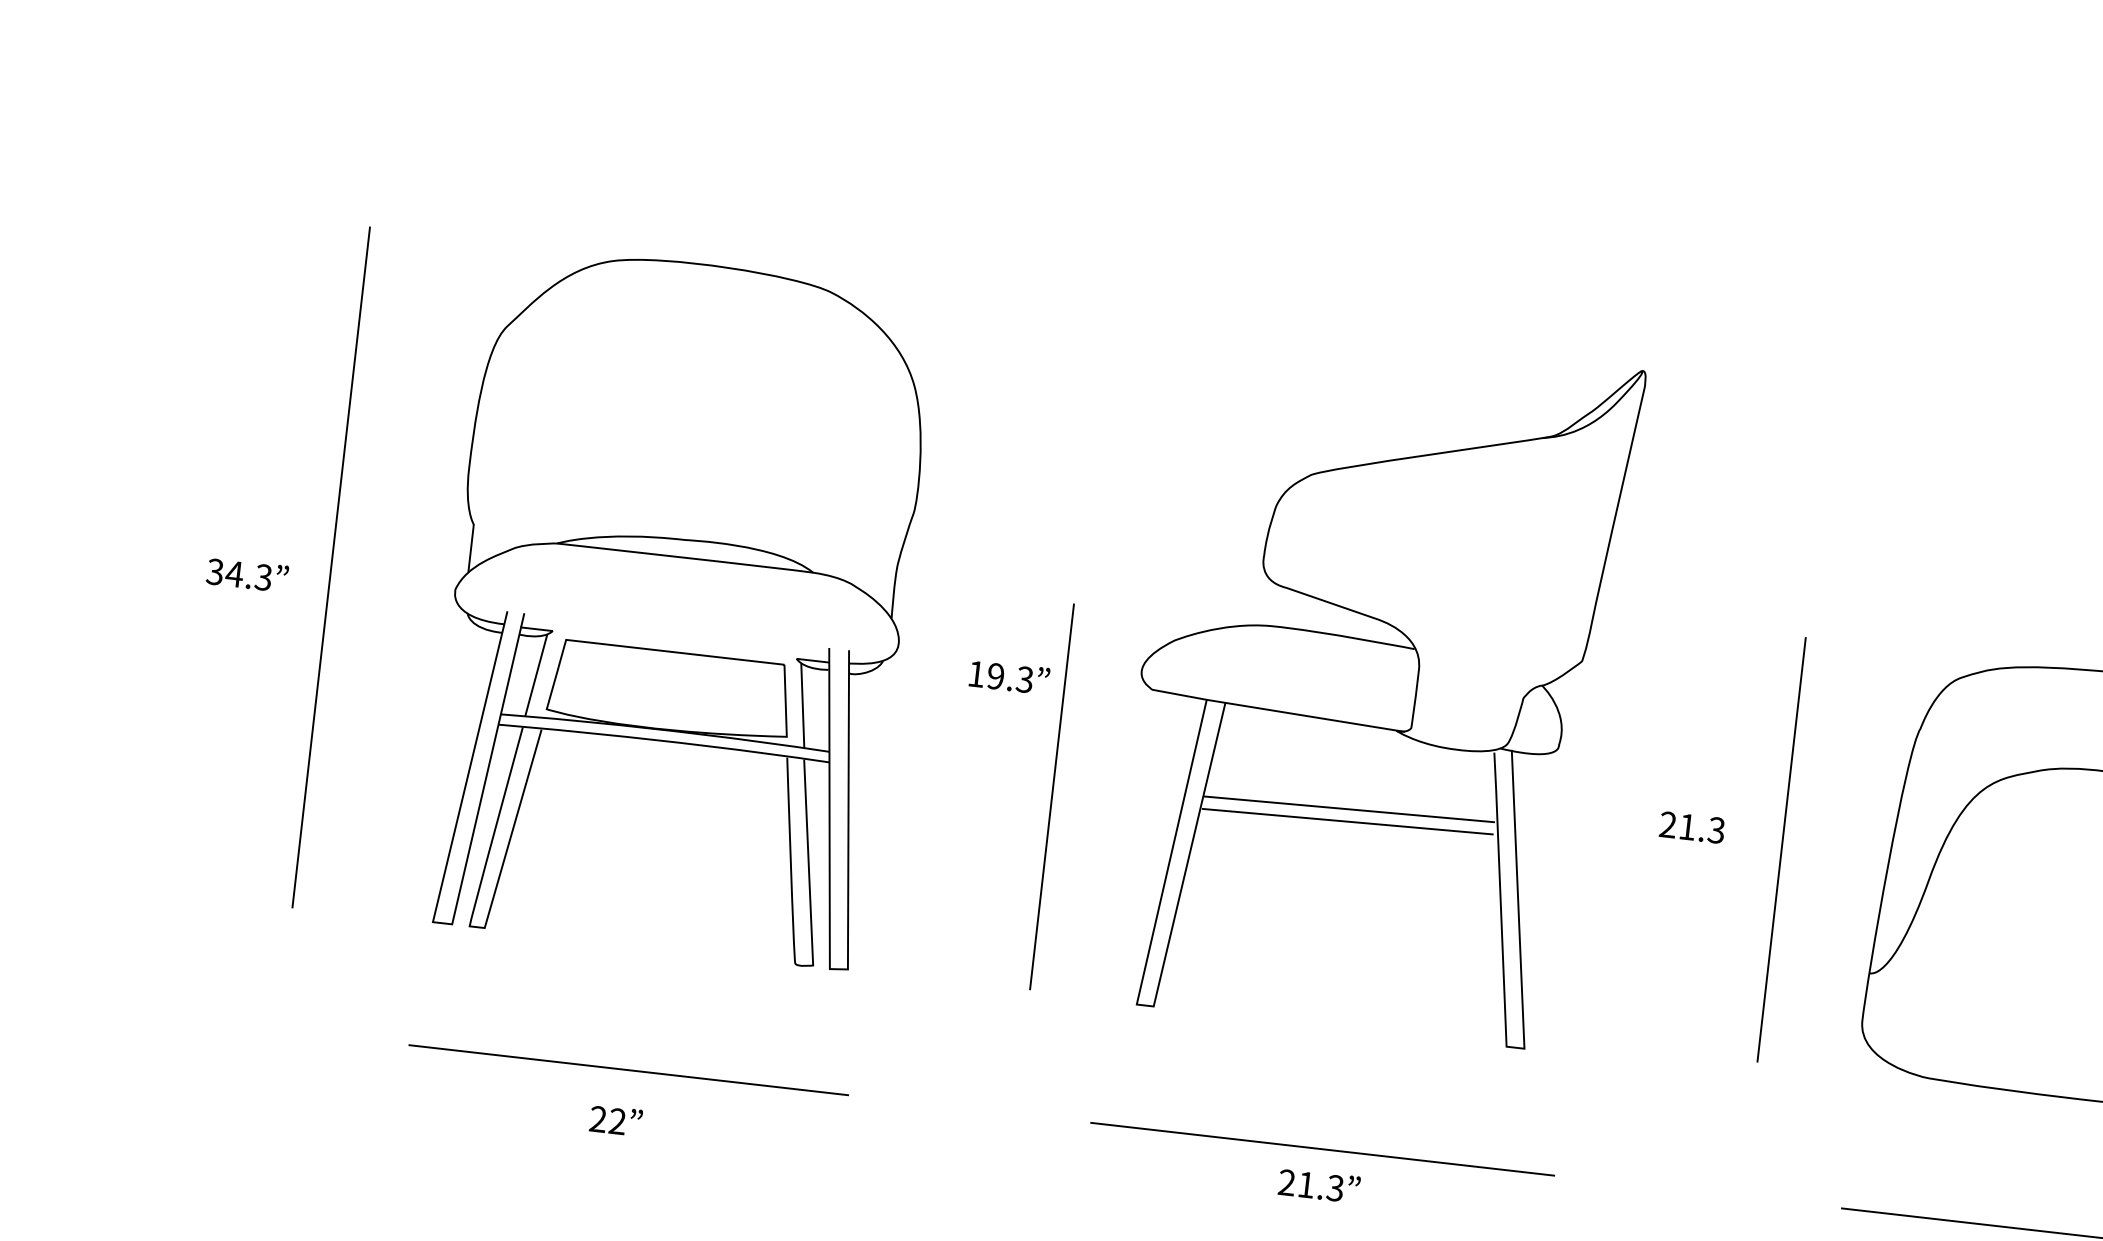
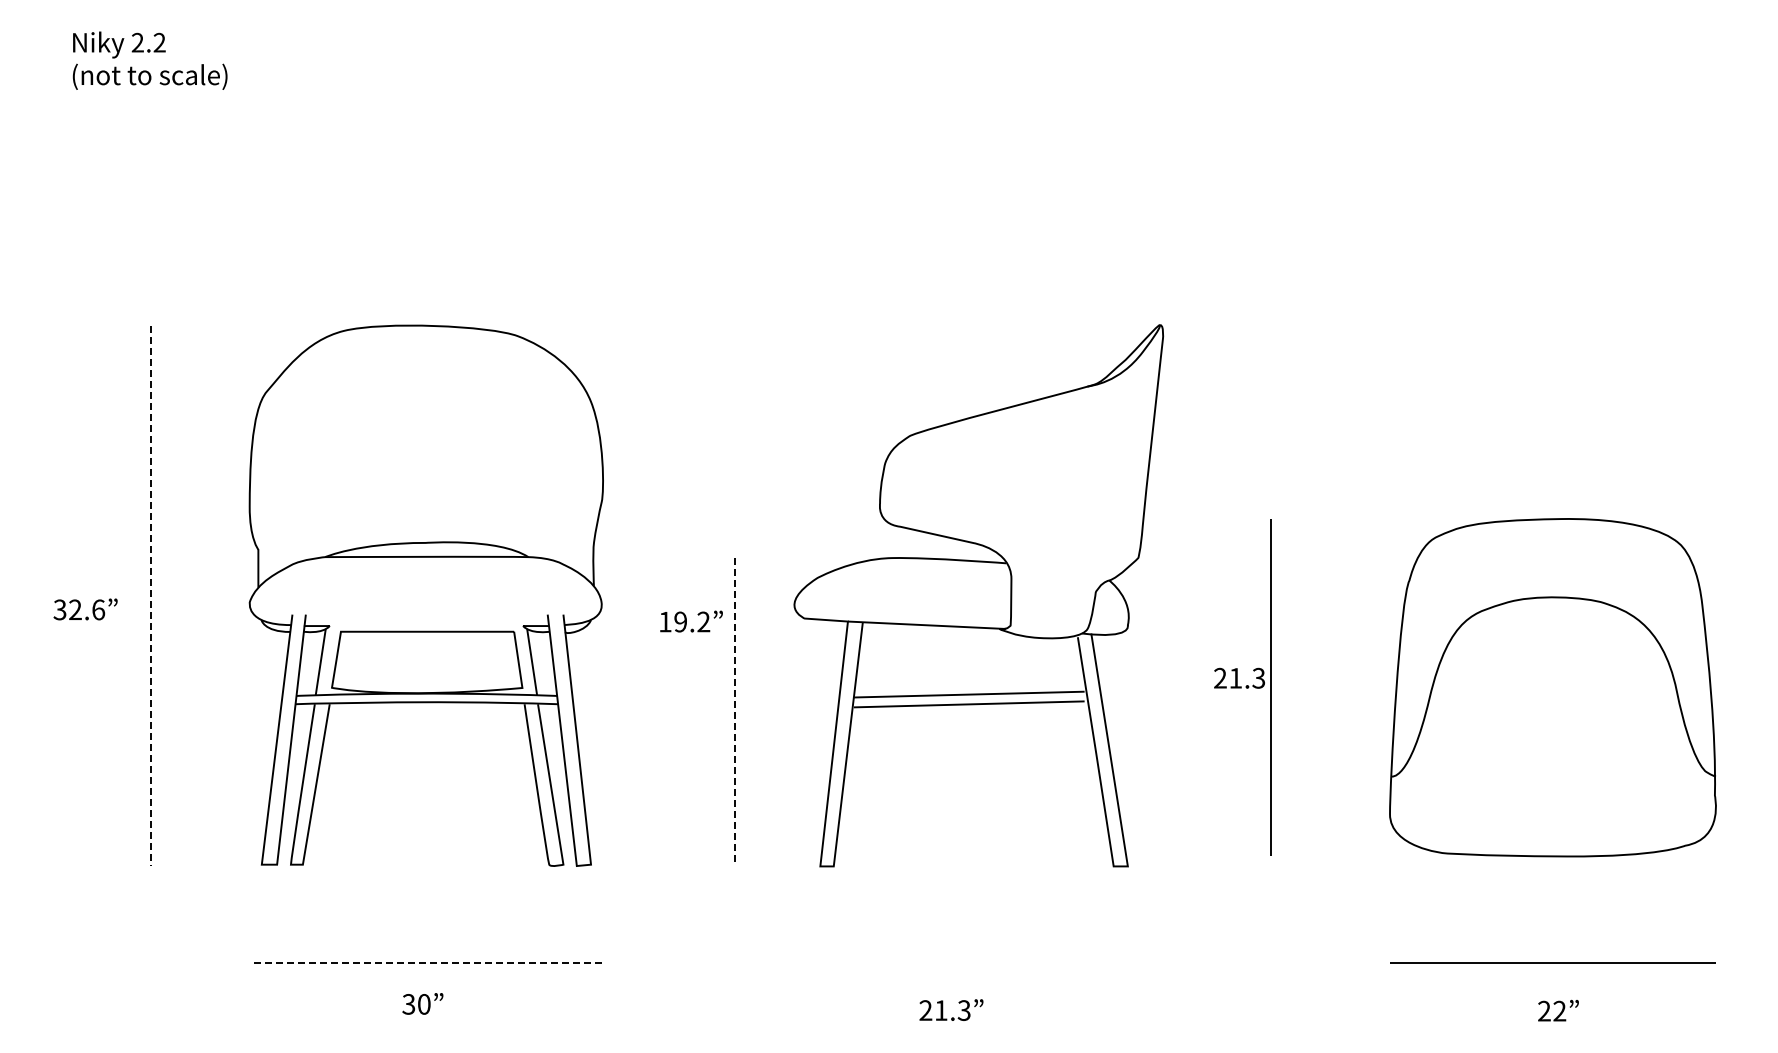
line: (331, 568) -> (150, 596), solid -> dashed
text: (248, 575) -> (86, 609), 34.3 -> 32.6
text: (1024, 680) -> (703, 622), 19.3 -> 19.2
line: (1052, 797) -> (735, 711), solid -> dashed
line: (1781, 849) -> (1270, 687), moved
line: (628, 1070) -> (428, 963), solid -> dashed
text: (607, 1120) -> (416, 1004), 22 -> 30
line: (1322, 1148) -> (978, 962), removed
text: (1319, 1185) -> (951, 1009), moved

